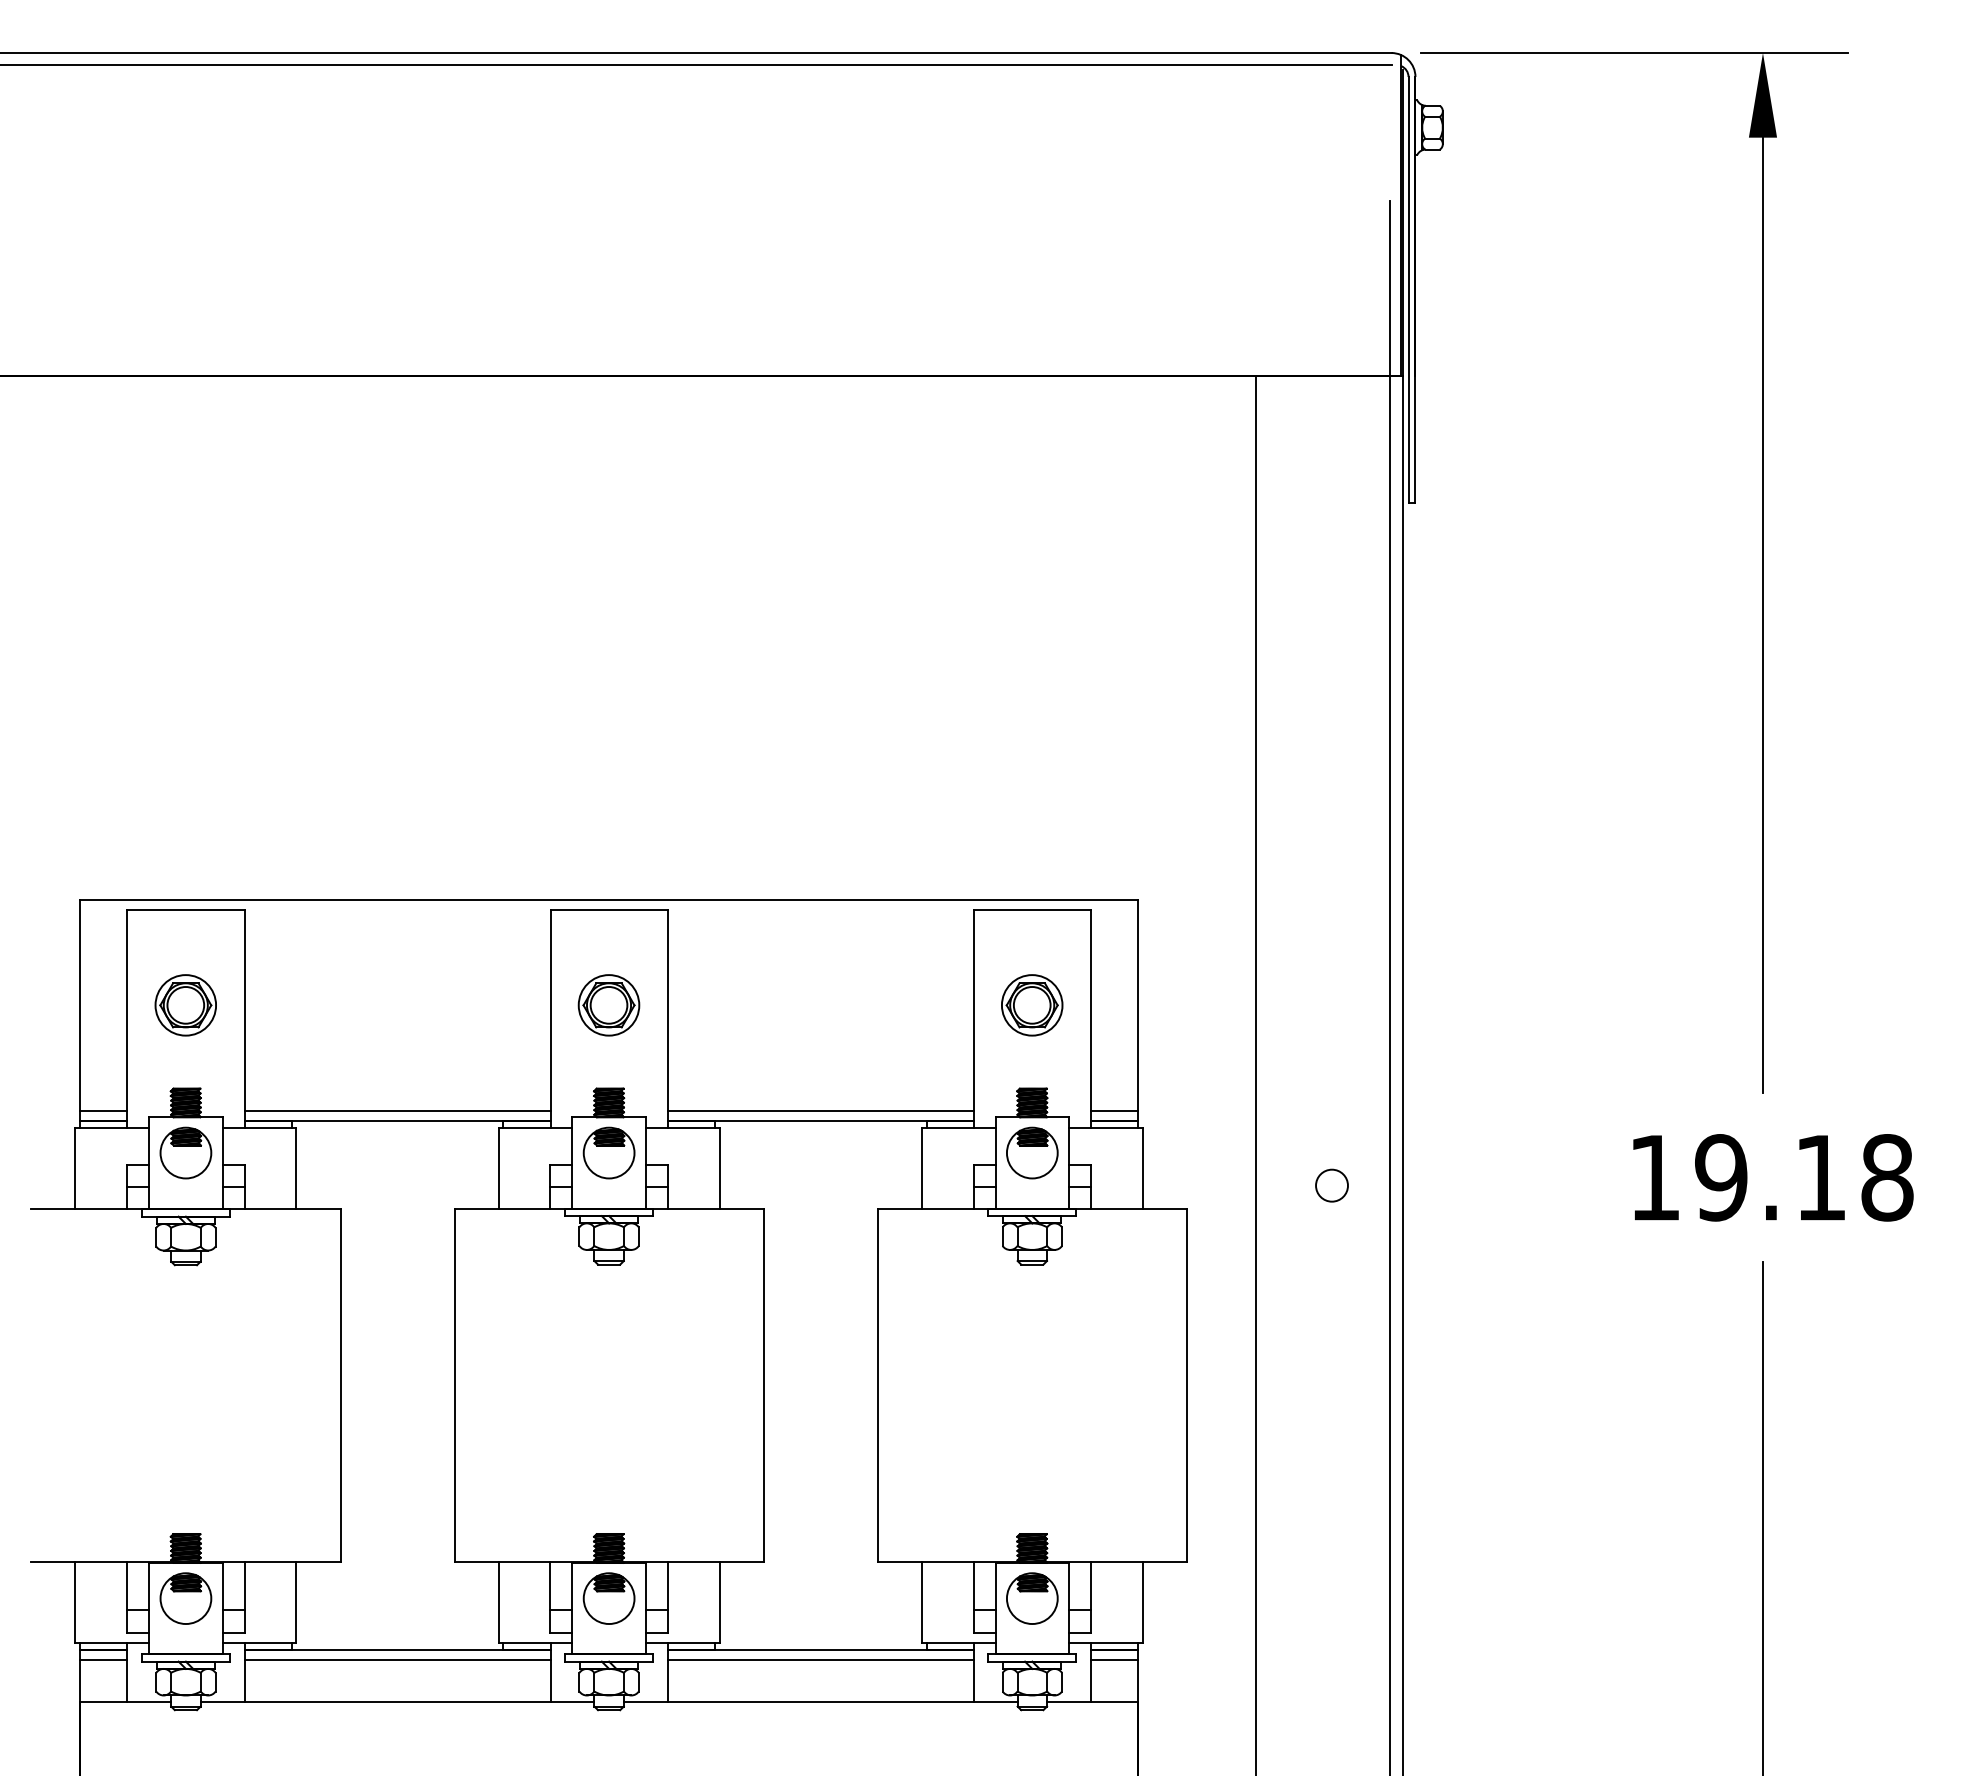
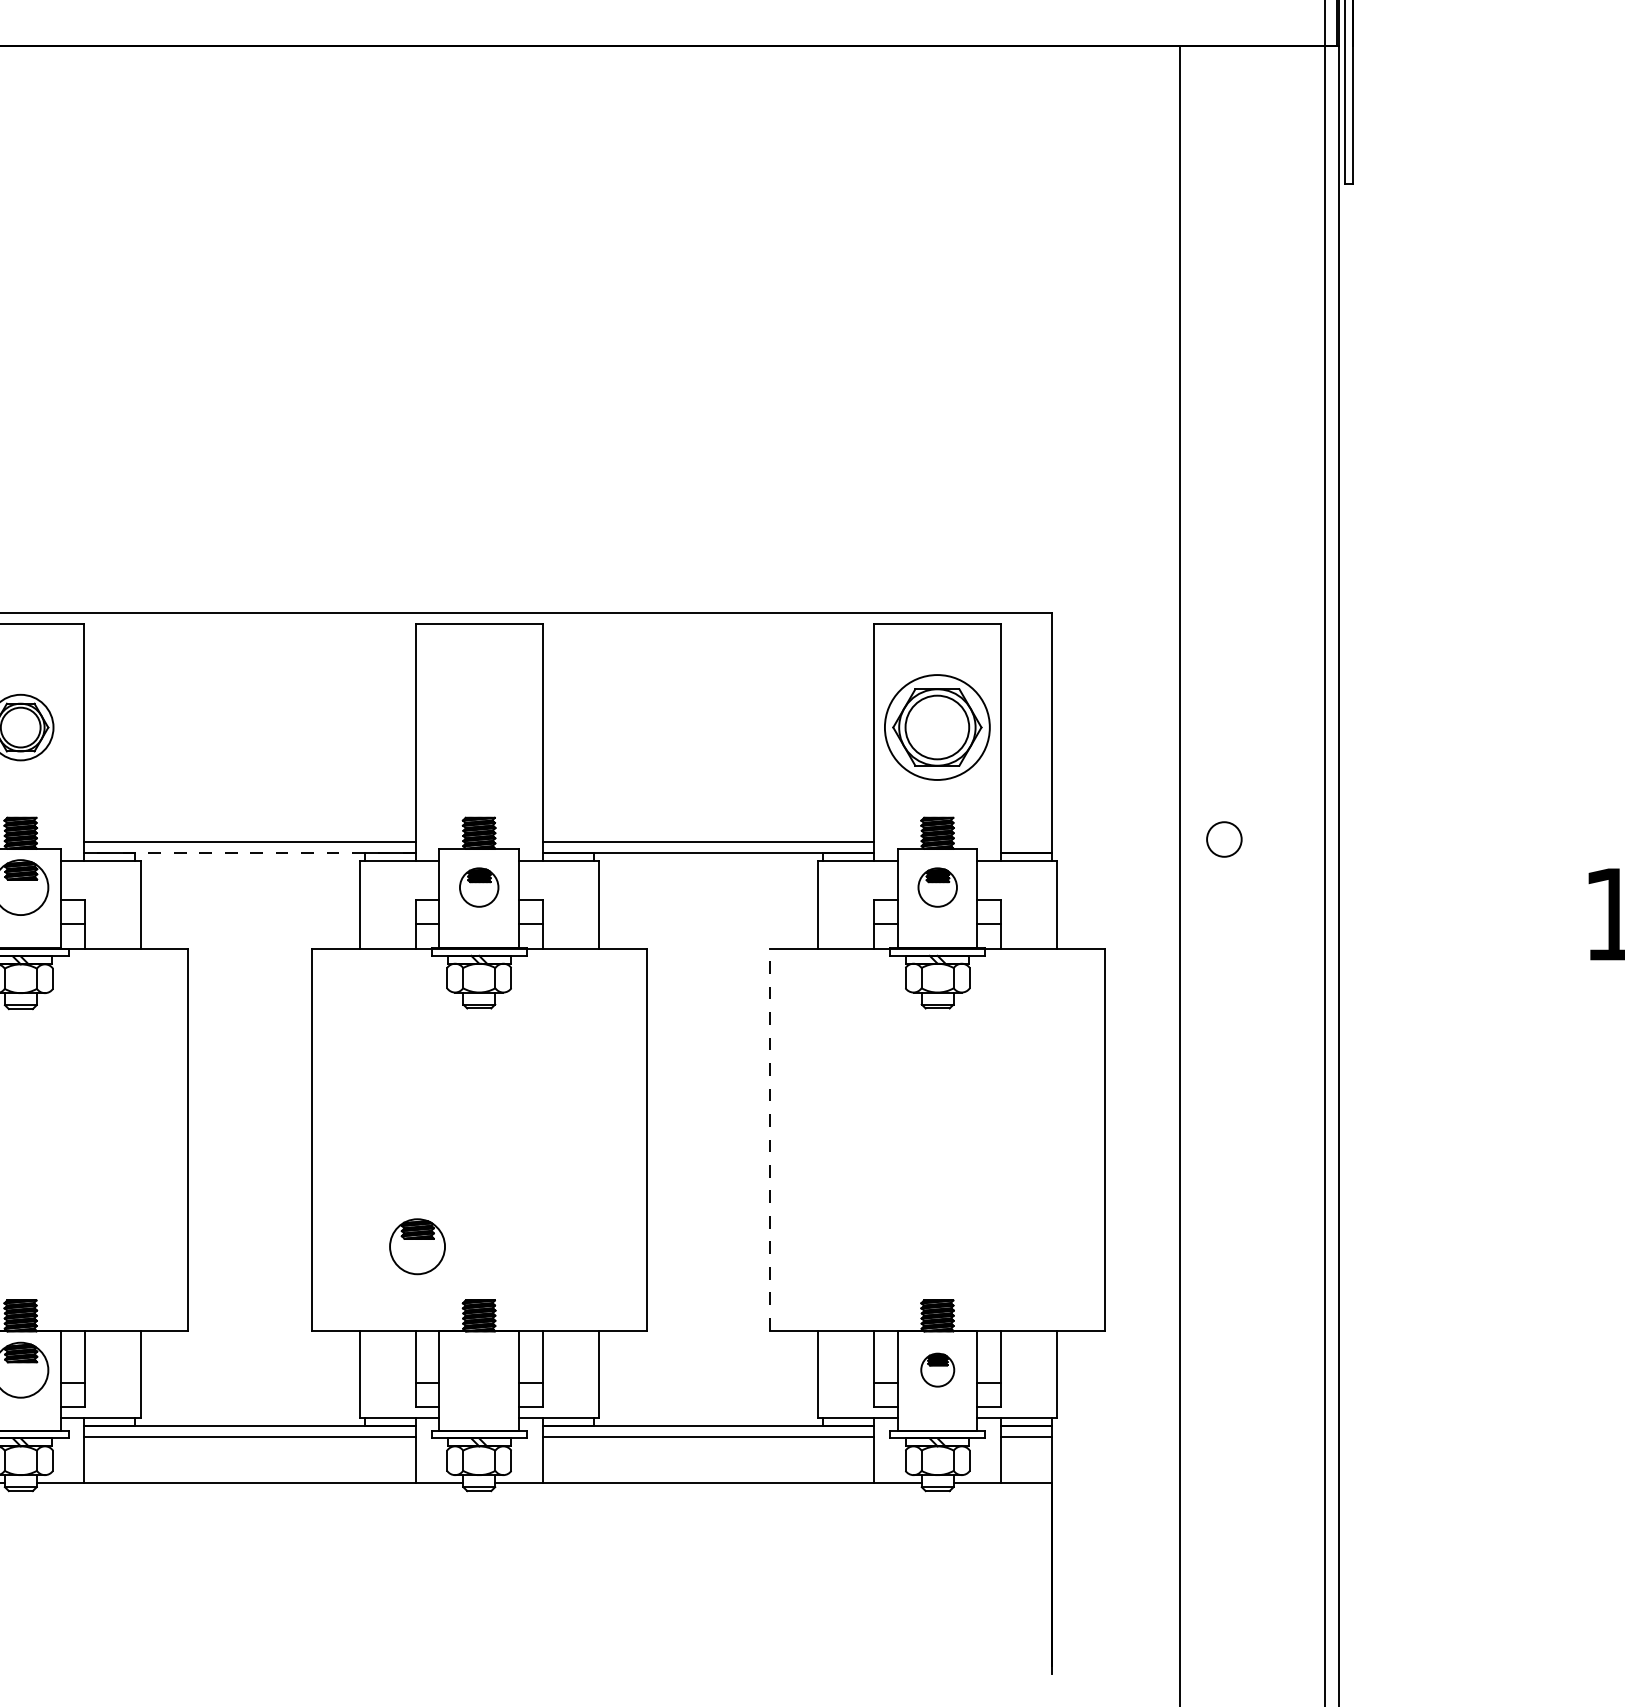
part: (608, 1005) -> (478, 727), removed
part: (1032, 1005) -> (937, 727), size x1.6
line: (1114, 1111) -> (1026, 842), removed
line: (397, 1121) -> (250, 853), solid -> dashed
part: (608, 1152) -> (478, 886), size x0.7
part: (1032, 1152) -> (937, 886), size x0.7
circle: (1331, 1185) -> (1223, 839), moved
line: (877, 1385) -> (769, 1139), solid -> dashed
part: (608, 1598) -> (416, 1246), moved
part: (1032, 1598) -> (937, 1370), size x0.6

